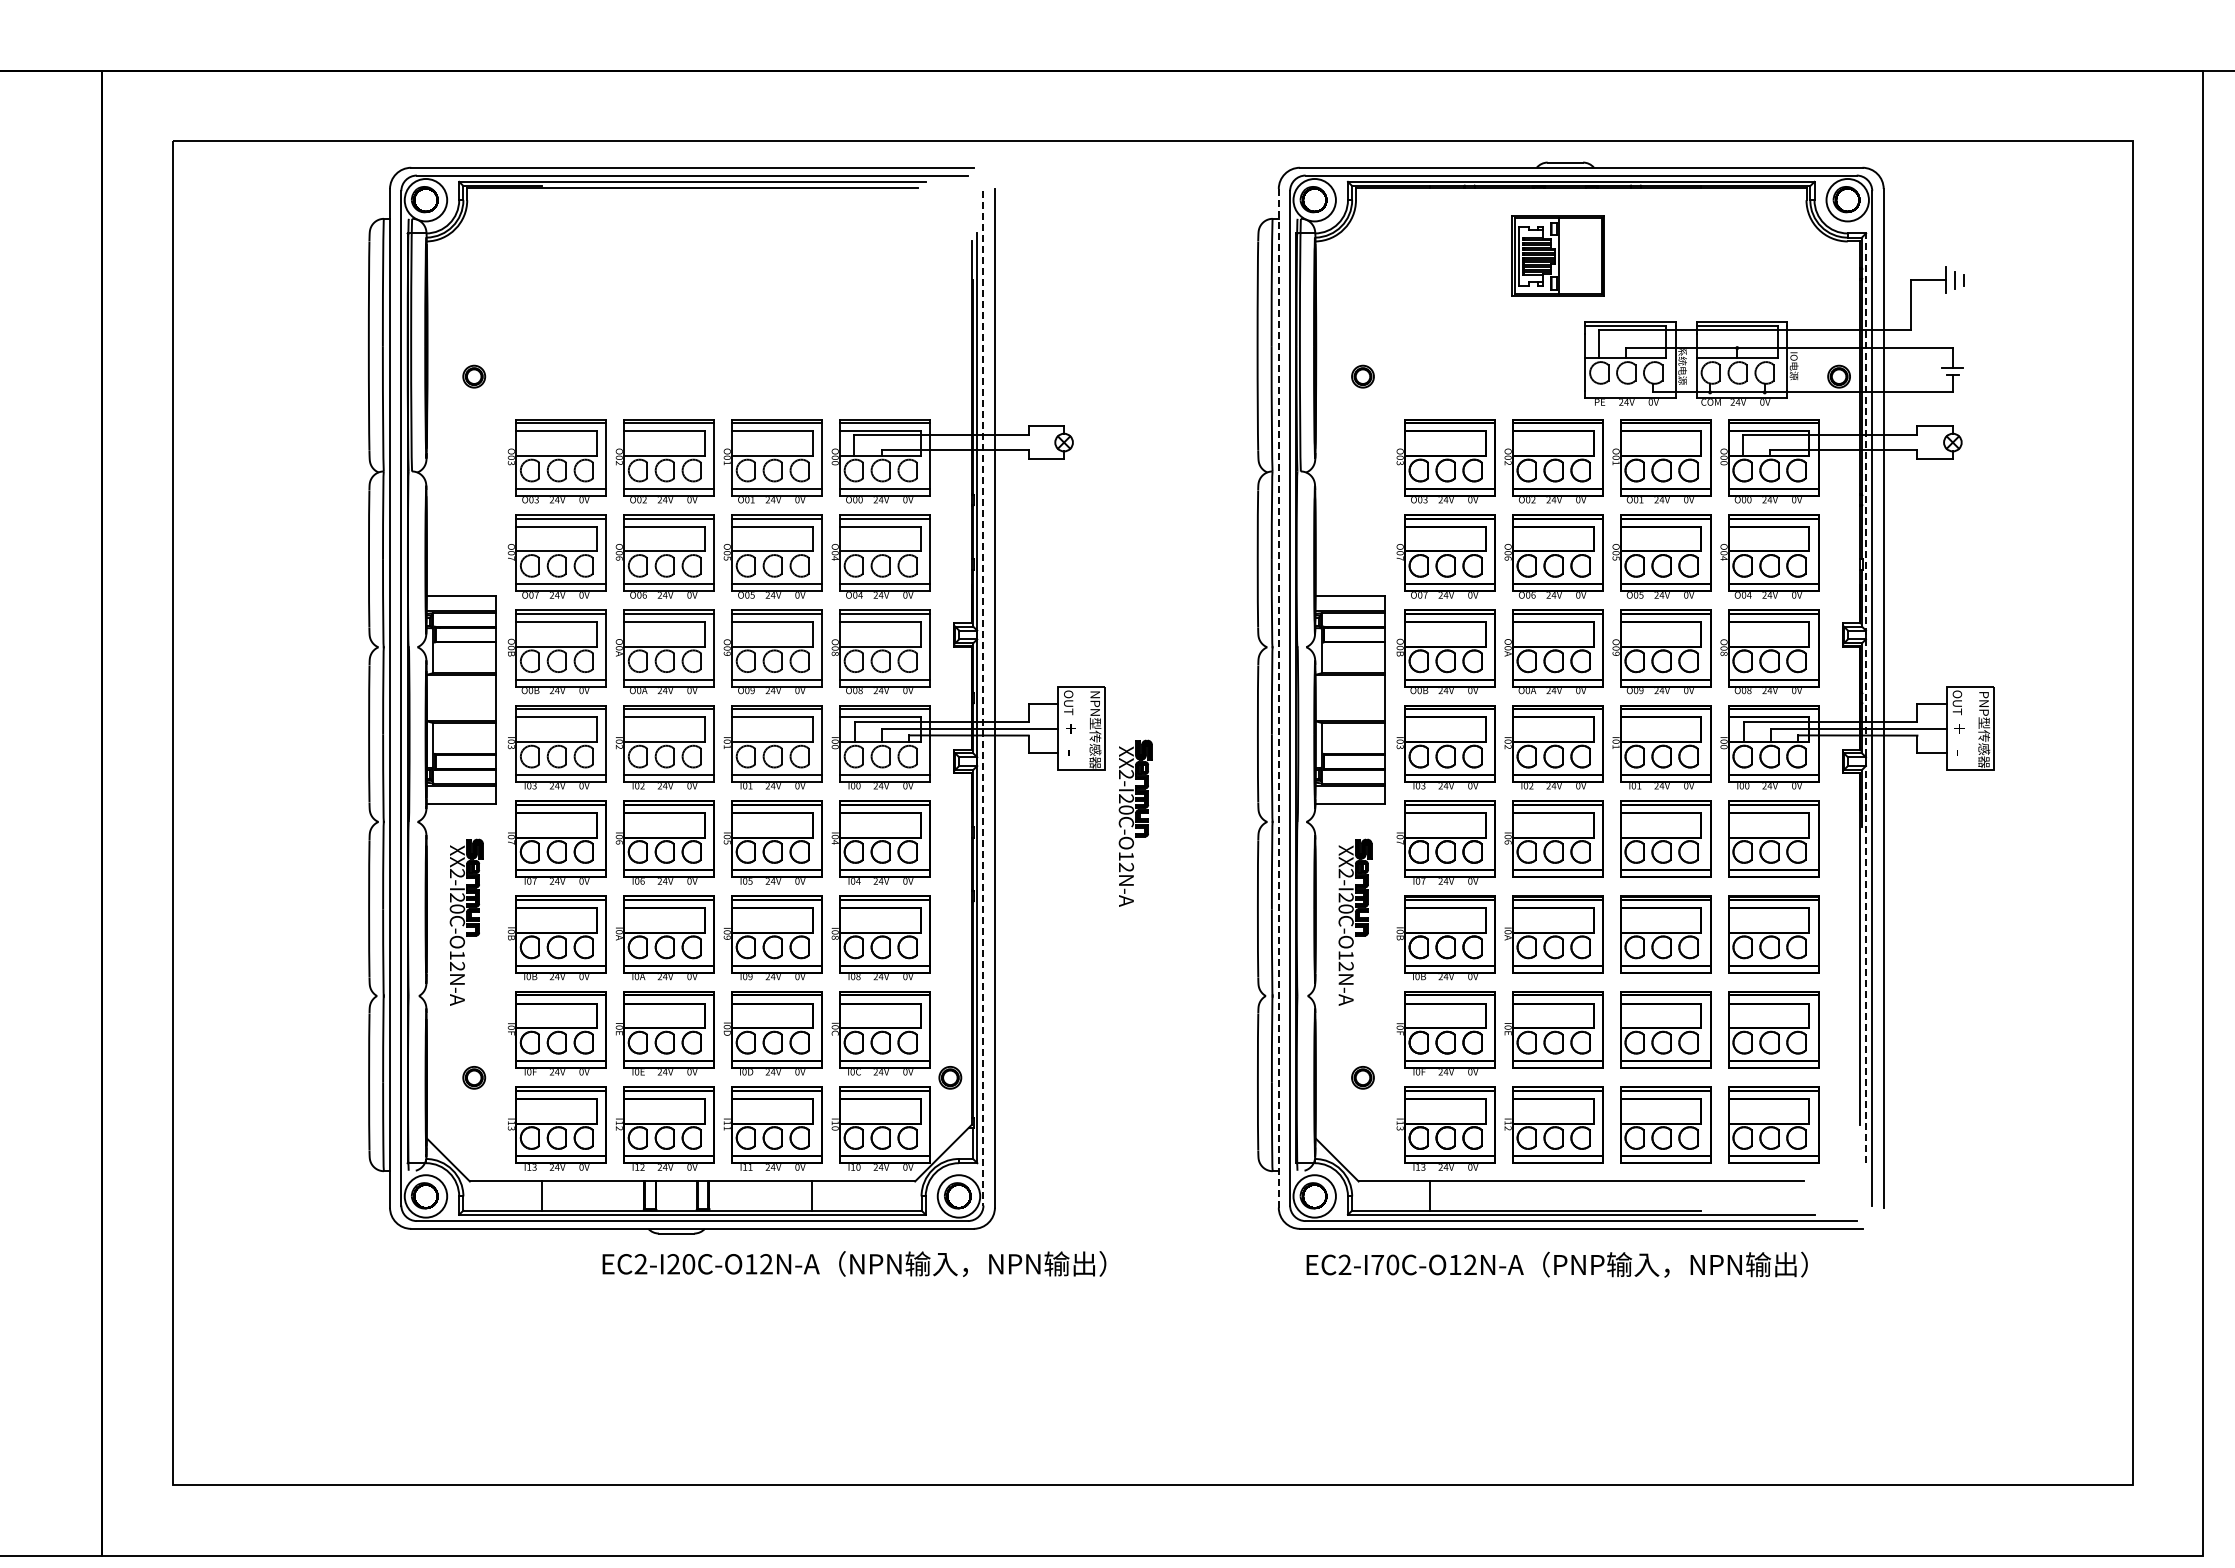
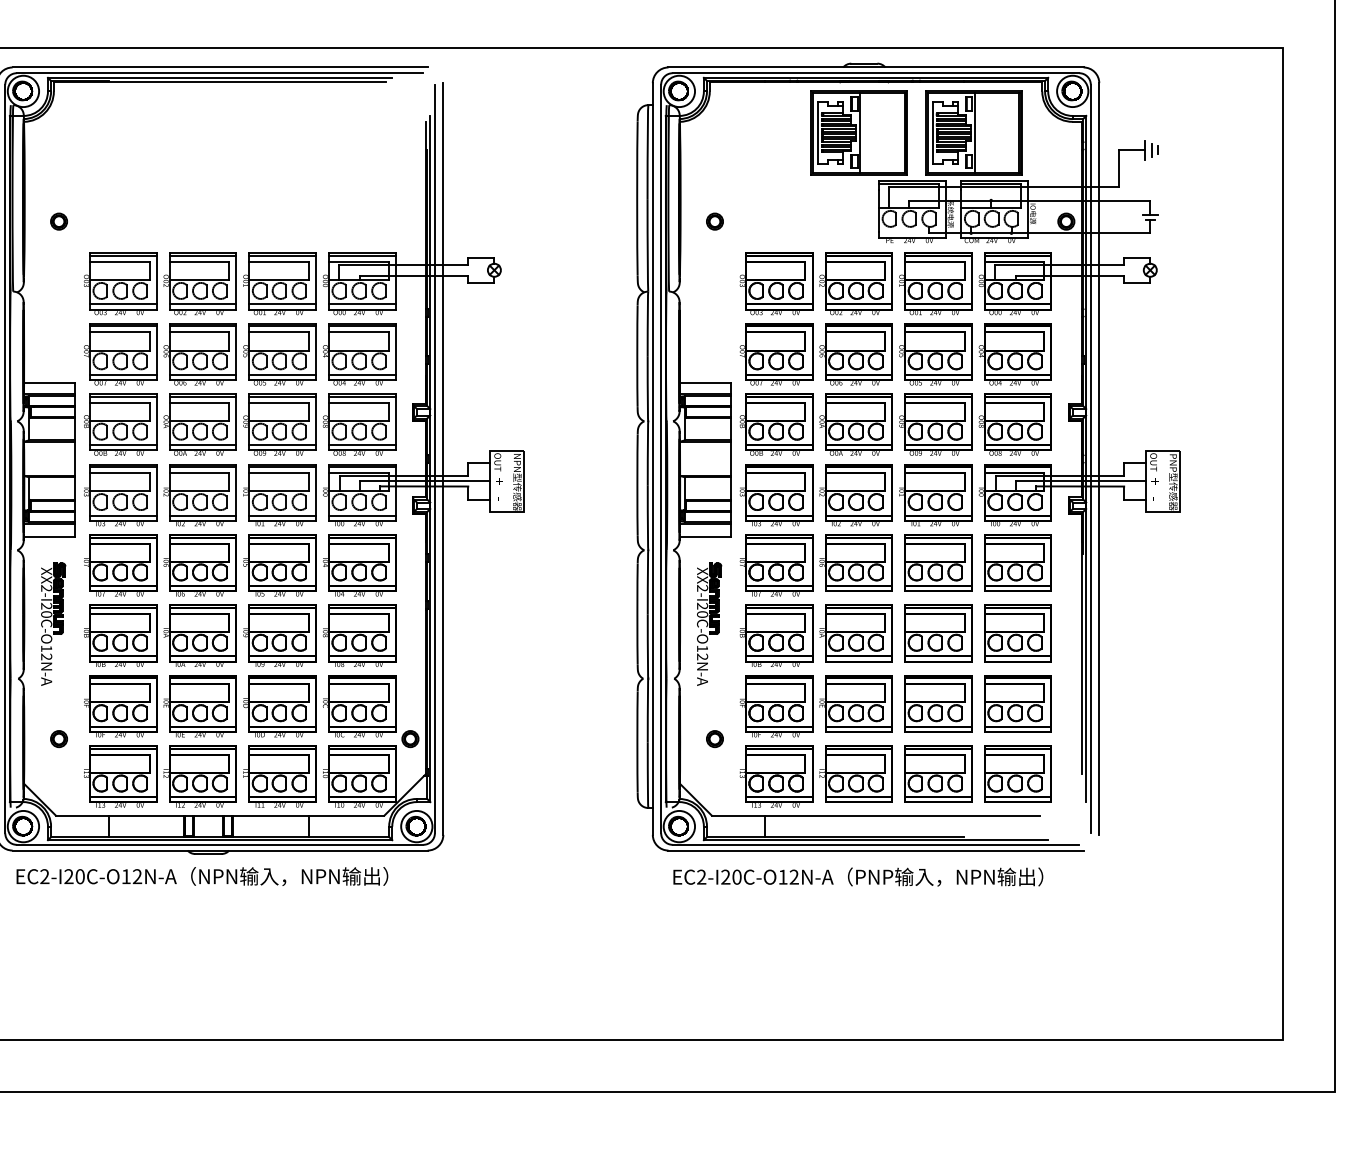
part: (1558, 255) -> (859, 132), size x1.43
part: (1713, 255) -> (973, 132), added
line: (1278, 697) -> (652, 458), dashed -> solid
line: (983, 698) -> (434, 459), dashed -> solid
line: (1866, 698) -> (1086, 459), dashed -> solid
part: (1135, 822) -> (547, 550), removed
text: (854, 1263) -> (202, 876), moved
text: (1377, 1264) -> (725, 876), EC2-I70C-O12N-A -> EC2-I20C-O12N-A

